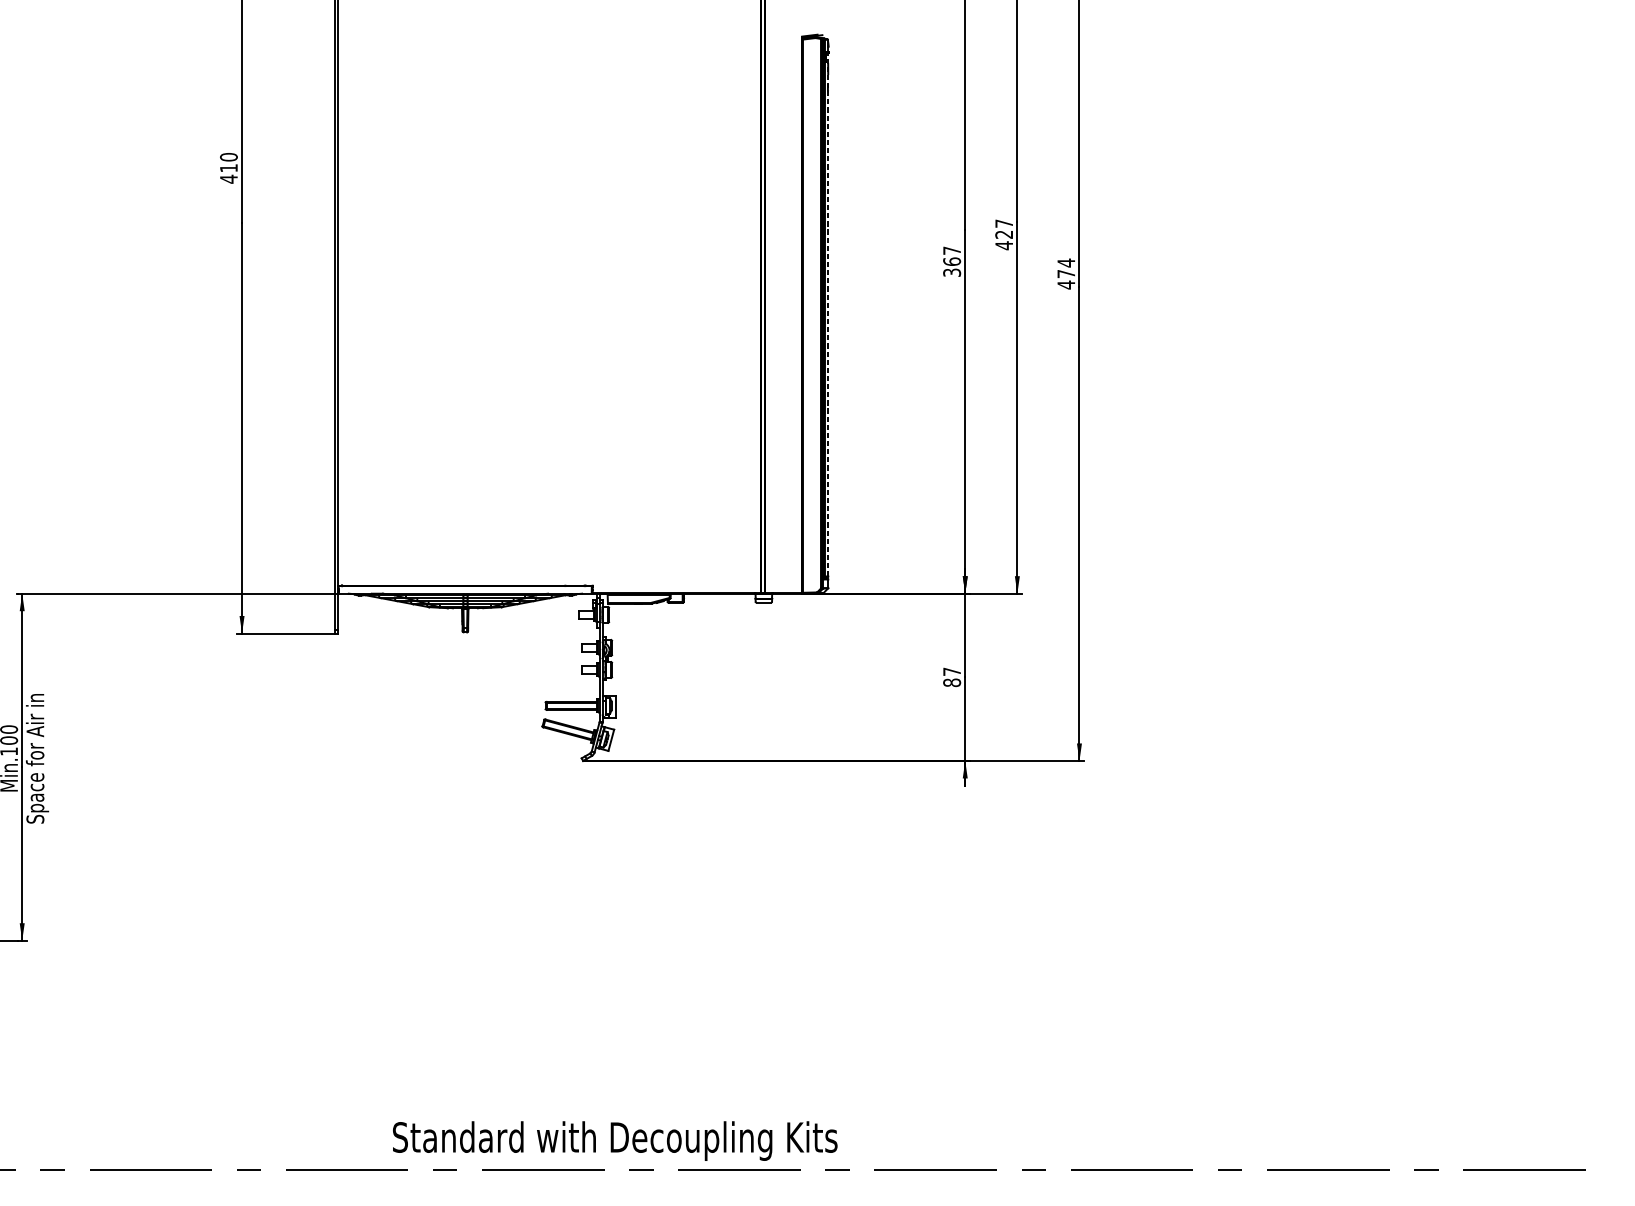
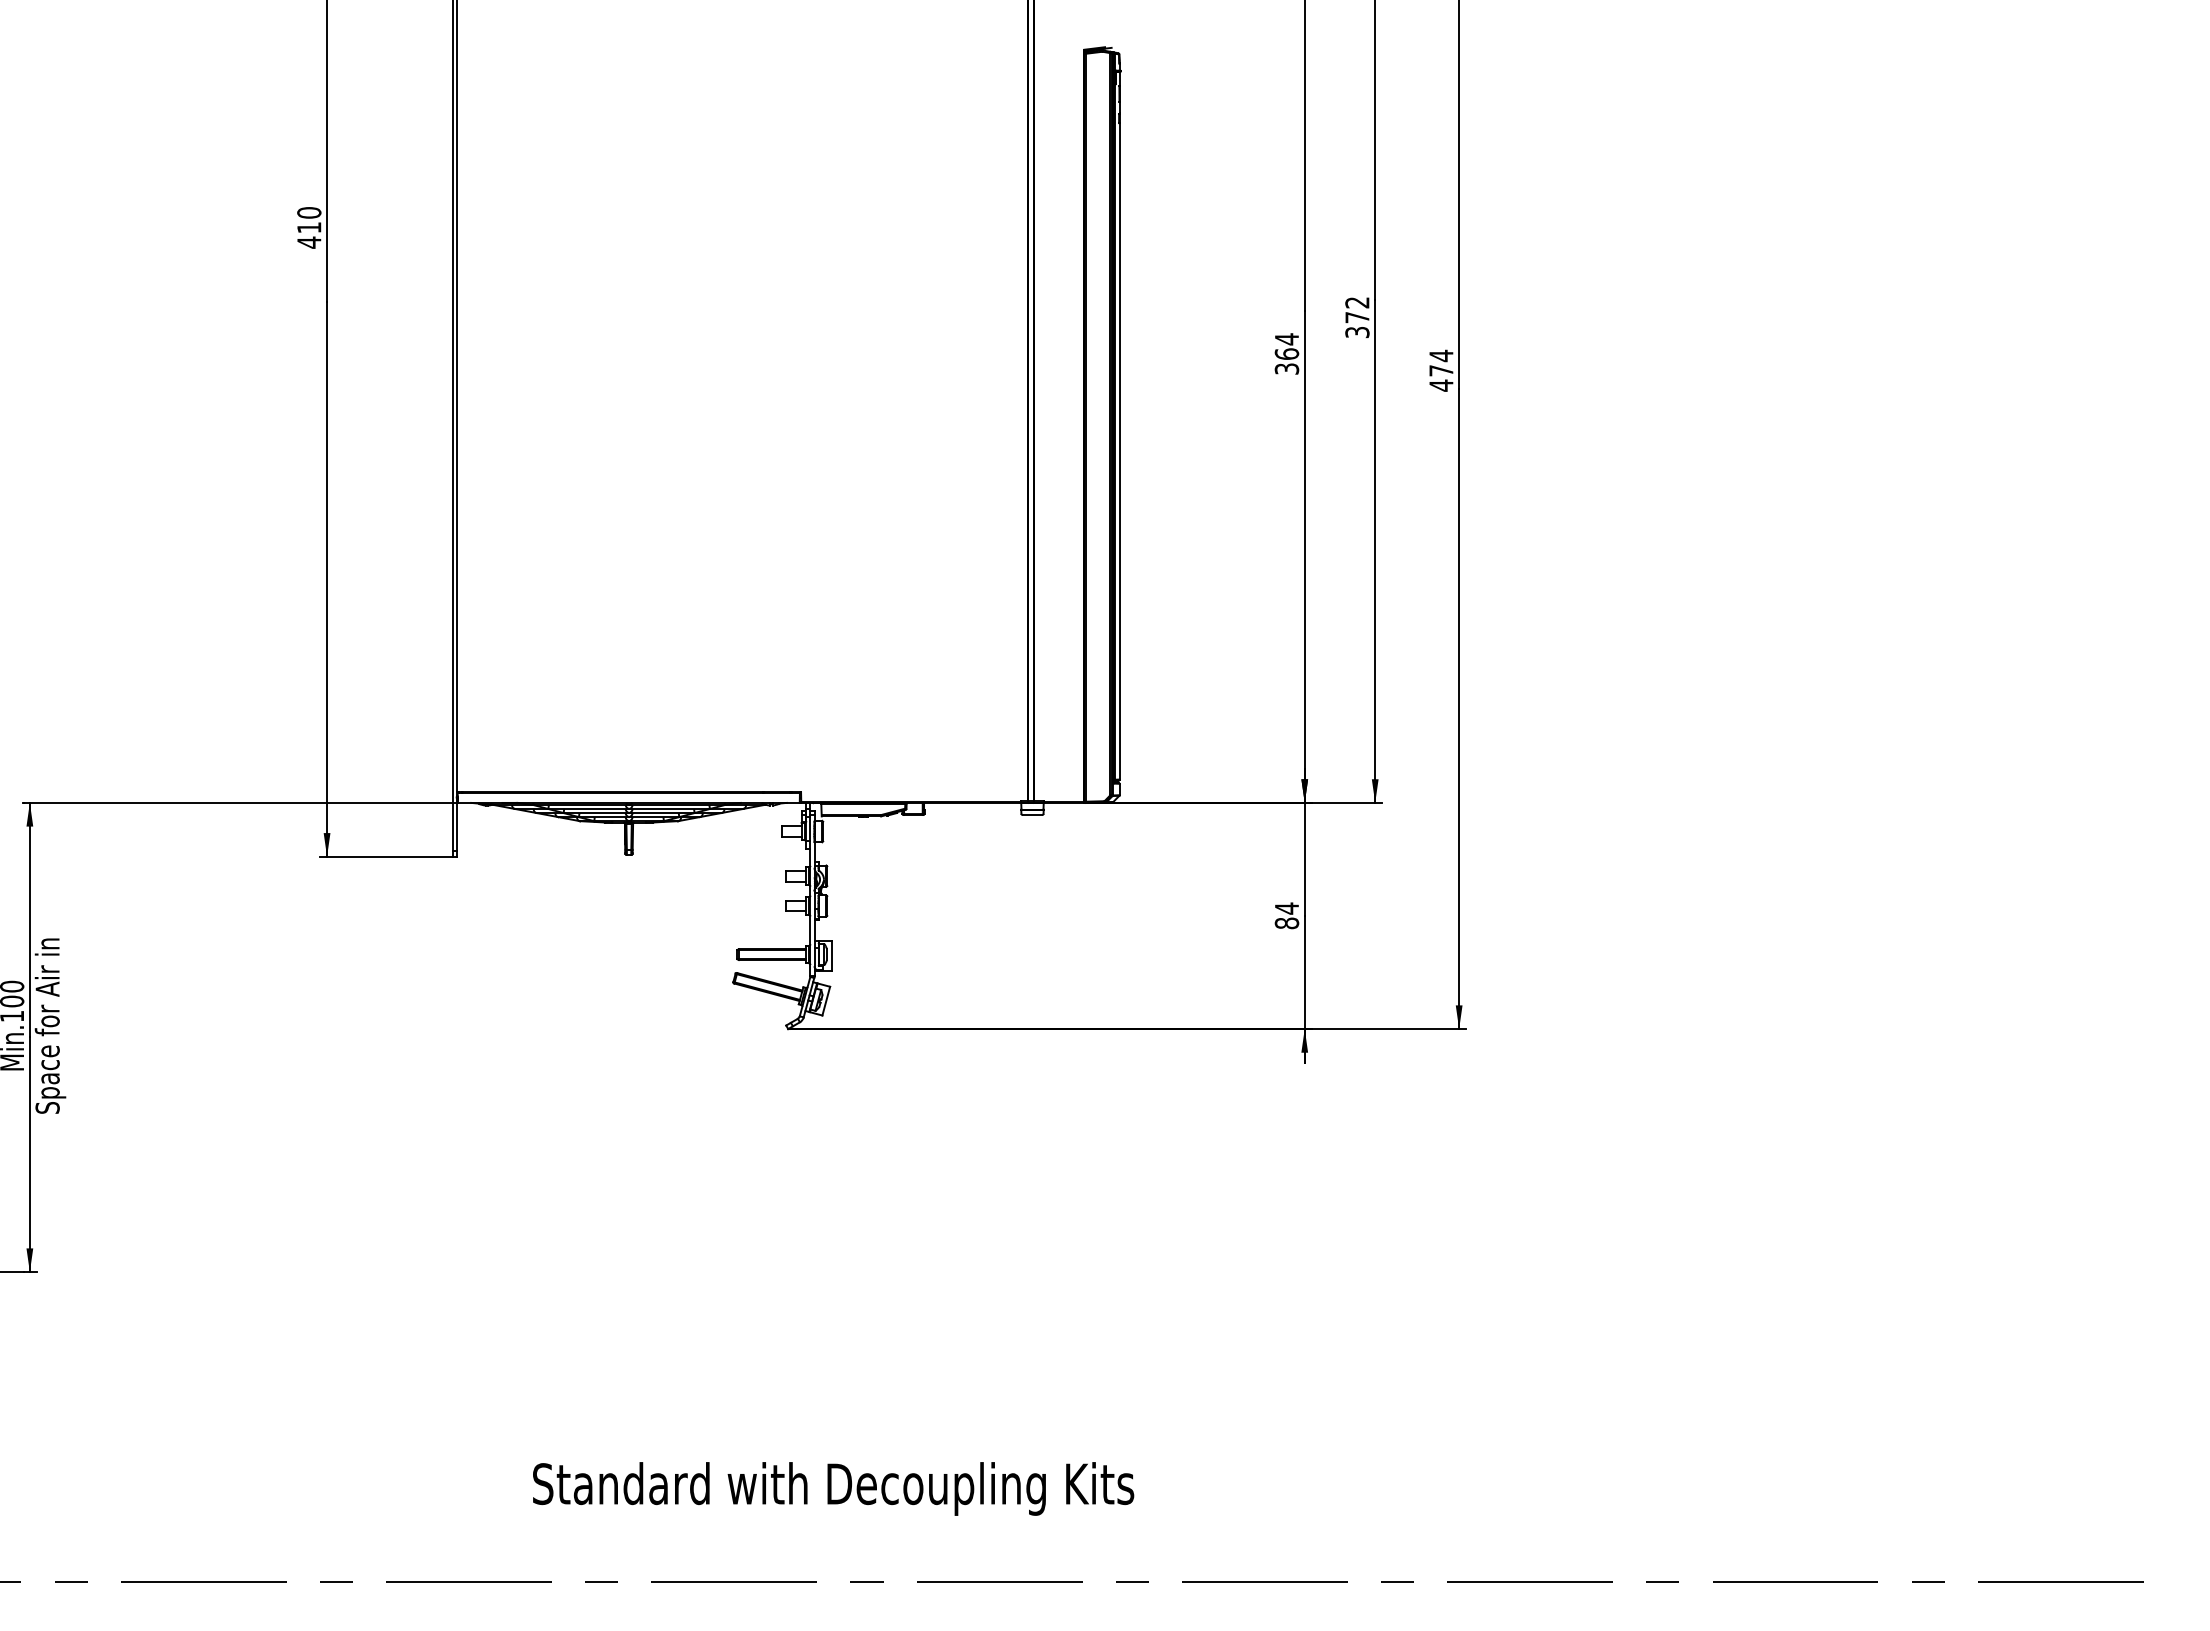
text: (1004, 234) -> (1357, 317), 427 -> 372
text: (951, 250) -> (1286, 339), 367 -> 364
line: (828, 314) -> (1119, 425), dashed -> solid
text: (951, 671) -> (1286, 908), 87 -> 84
text: (615, 1140) -> (833, 1488), moved

